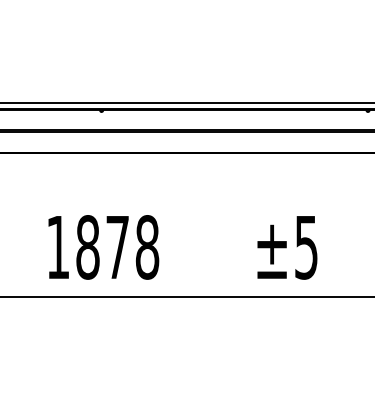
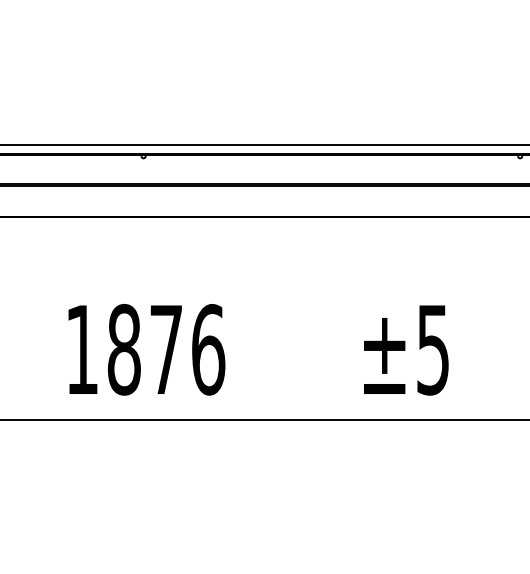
text: (147, 247) -> (208, 349), 1878 -> 1876

